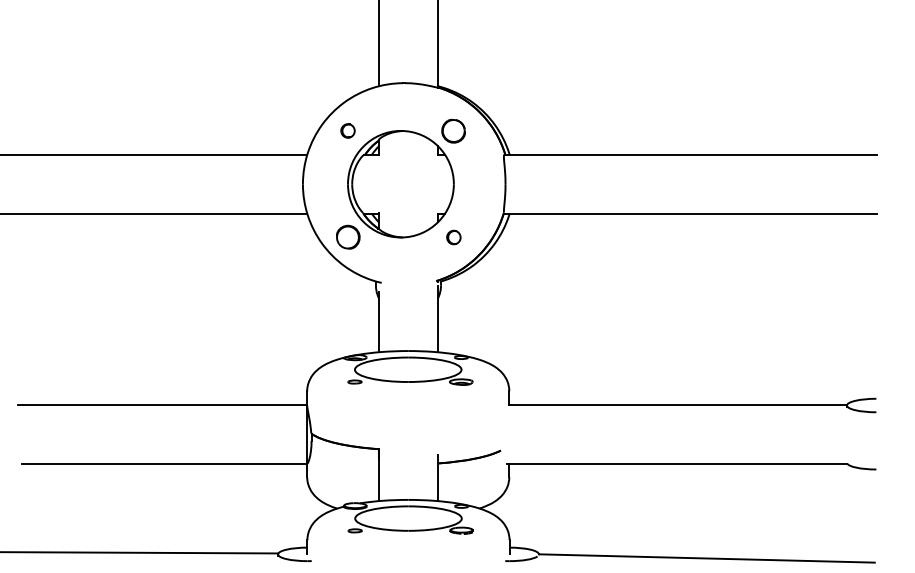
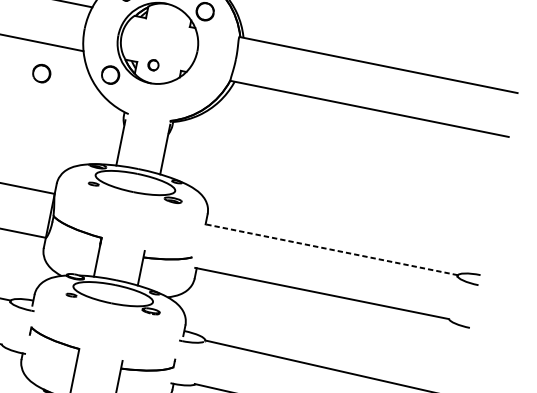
part: (453, 237) -> (153, 65), moved
part: (259, 252) -> (42, 73), added
line: (677, 404) -> (331, 249), solid -> dashed

